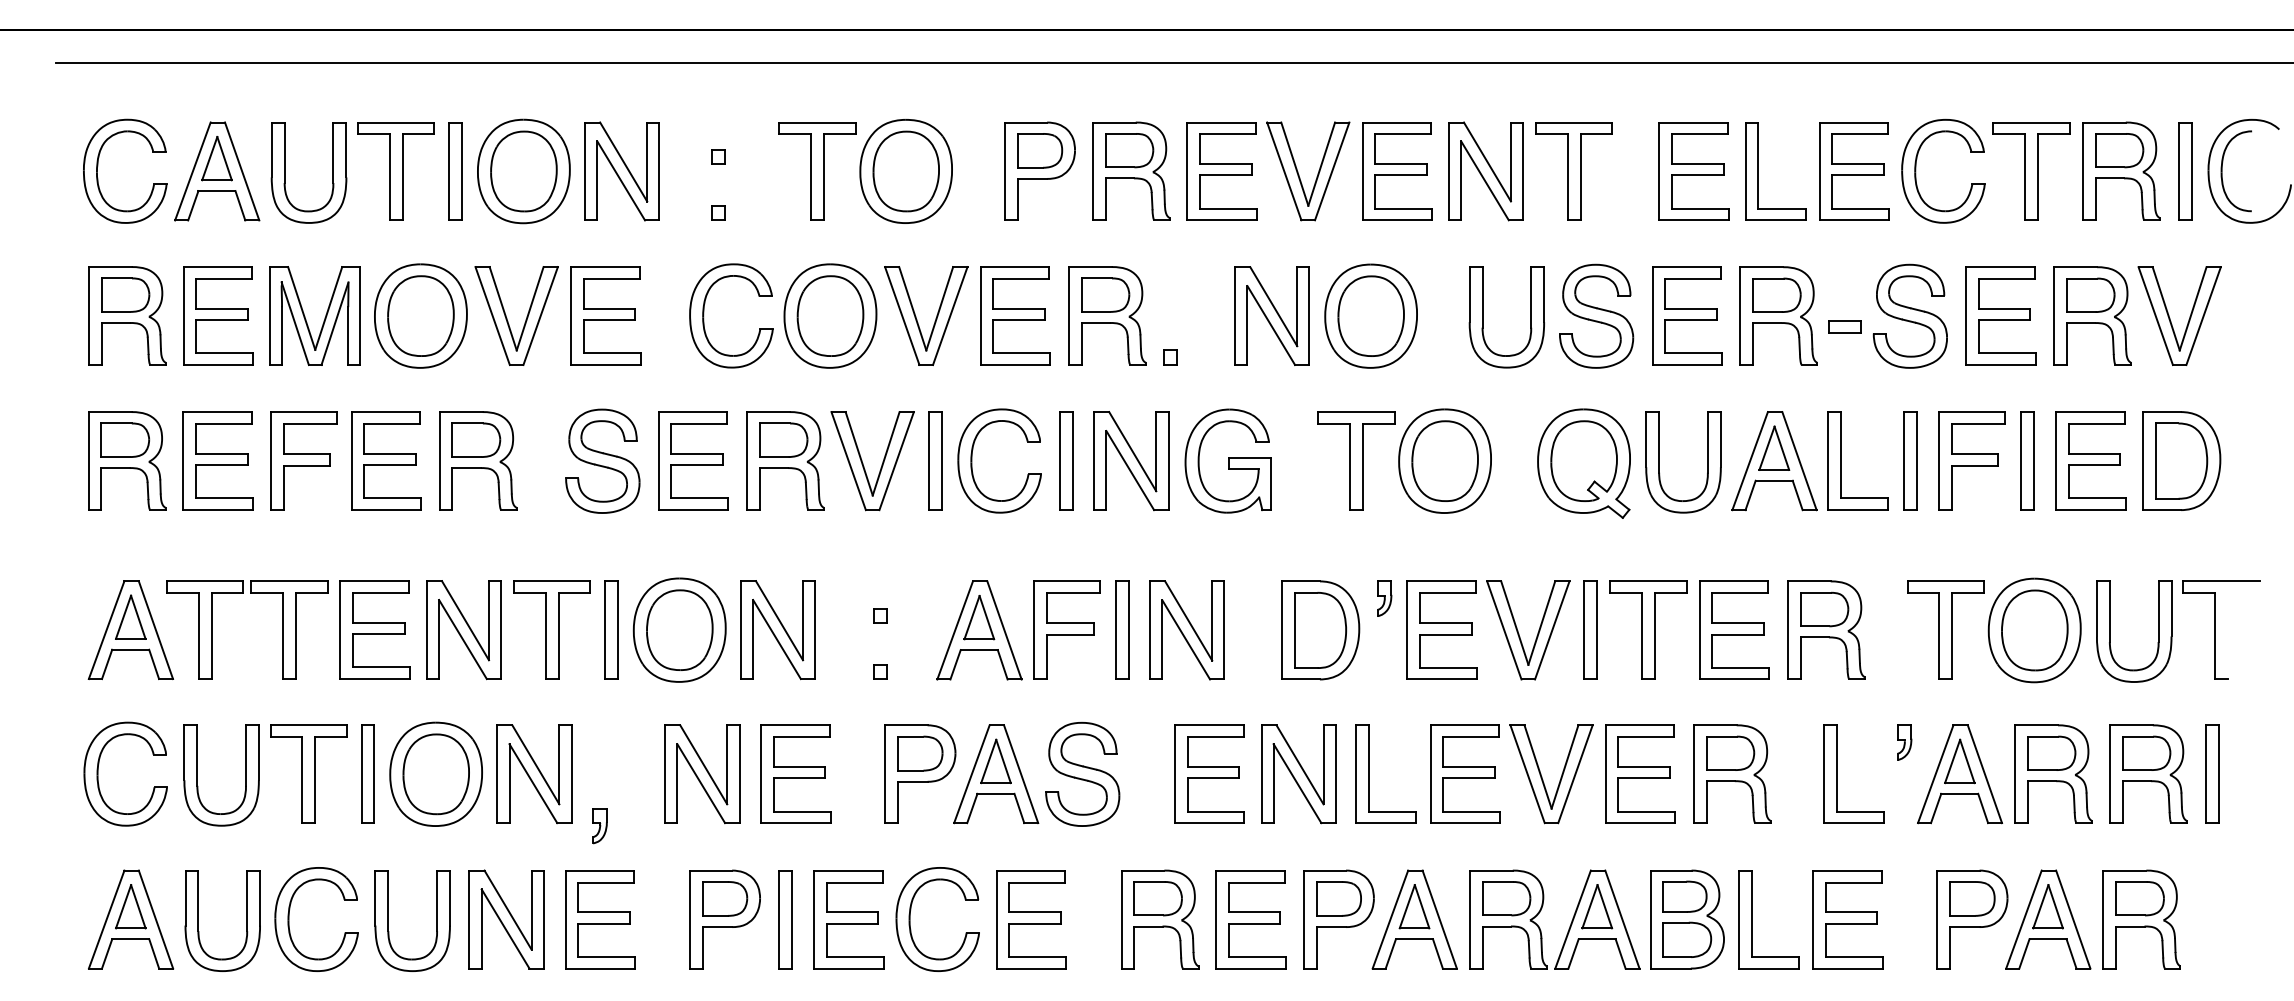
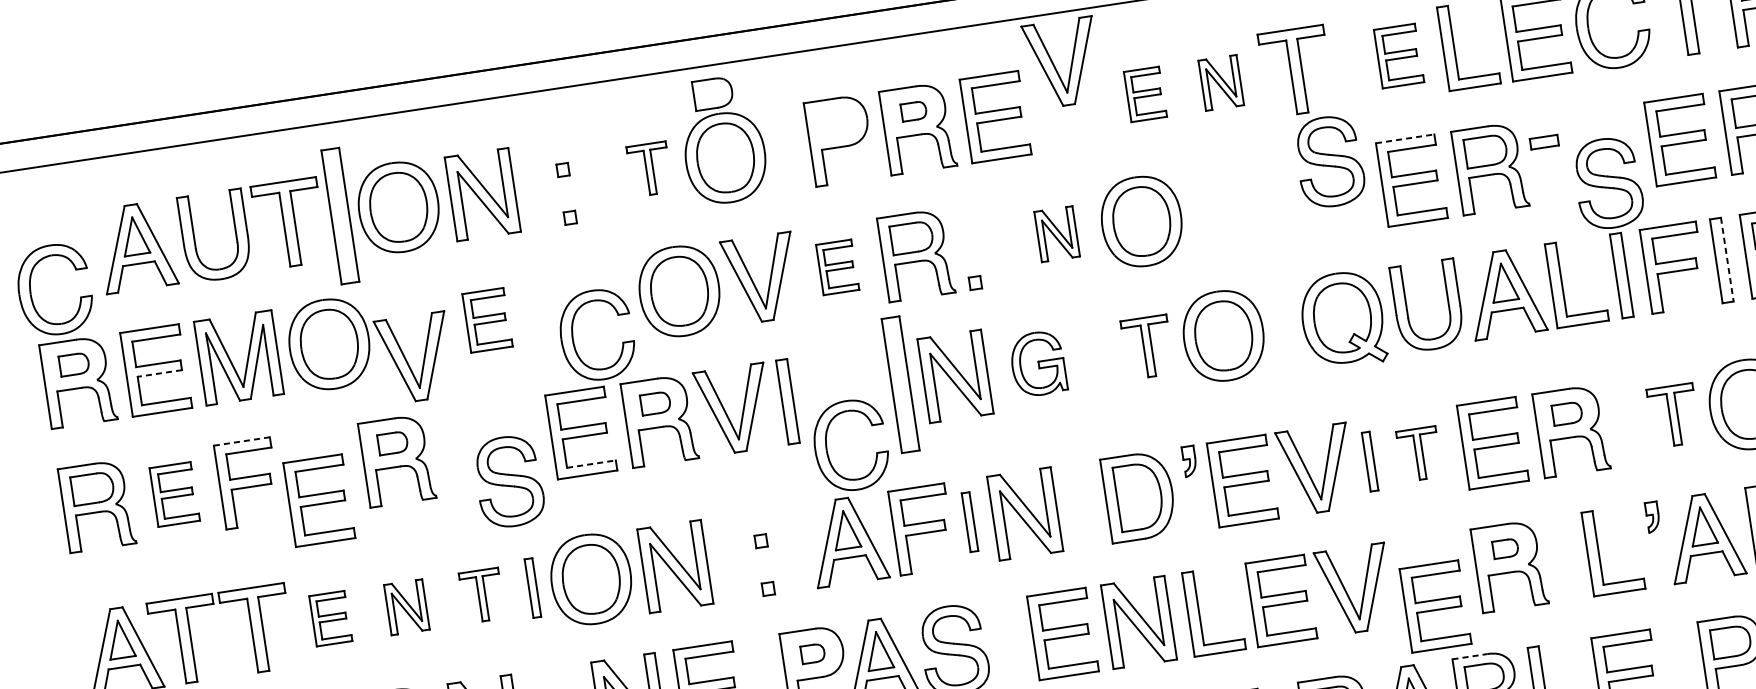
part: (1040, 150) -> (713, 93), moved
part: (1129, 150) -> (913, 111), size x0.6
part: (98, 166) -> (31, 289), moved
part: (455, 171) -> (340, 216), size x1.6
part: (817, 171) -> (649, 169), size x0.6
part: (1397, 171) -> (1145, 94), size x0.6
part: (1485, 171) -> (1220, 83), size x0.6
part: (1693, 171) -> (1398, 56), size x0.7
part: (1317, 173) -> (1070, 63), moved
line: (1687, 267) -> (1405, 139), solid -> dashed
part: (125, 294) -> (74, 364), size x0.7
part: (605, 315) -> (487, 319), size x0.7
part: (704, 315) -> (573, 338), moved
part: (1015, 315) -> (837, 266), size x0.6
part: (1271, 315) -> (1056, 233), size x0.6
part: (1596, 315) -> (1329, 161), moved
part: (1909, 315) -> (1607, 182), moved
part: (1483, 317) -> (1237, 208), removed
part: (507, 318) -> (407, 361), moved
line: (221, 320) -> (159, 373), solid -> dashed
part: (1844, 326) -> (1543, 141), moved
line: (303, 412) -> (241, 441), solid -> dashed
part: (476, 439) -> (392, 442), size x0.7
part: (783, 439) -> (655, 402), size x0.7
part: (217, 460) -> (174, 494), size x0.7
part: (386, 460) -> (319, 500), moved
part: (602, 460) -> (508, 481), moved
part: (972, 460) -> (827, 448), moved
part: (1066, 460) -> (899, 384), size x1.6
part: (1227, 460) -> (1037, 363), size x0.7
part: (1356, 460) -> (1147, 346), size x0.7
line: (2034, 461) -> (1727, 260), solid -> dashed
line: (699, 498) -> (591, 464), solid -> dashed
part: (1824, 609) -> (1567, 413), size x0.7
part: (374, 629) -> (330, 618), size x0.6
part: (551, 629) -> (481, 595), size x0.6
part: (611, 629) -> (532, 587), size x0.7
part: (1122, 629) -> (969, 521), size x0.7
part: (1590, 629) -> (1369, 461), size x0.7
part: (1648, 629) -> (1419, 453), size x0.6
part: (1945, 629) -> (1673, 415), size x0.7
part: (463, 630) -> (406, 607), size x0.6
part: (1730, 752) -> (1505, 548), size x0.6
part: (920, 753) -> (813, 653), size x0.6
part: (1640, 773) -> (1435, 605), moved
line: (1671, 870) -> (1470, 656), solid -> dashed

